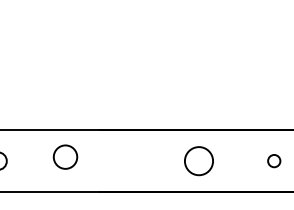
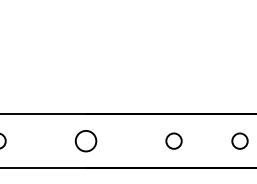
circle: (65, 156) -> (86, 140), moved
circle: (198, 160) -> (173, 140), size x0.62
circle: (273, 160) -> (239, 140), size x1.43

